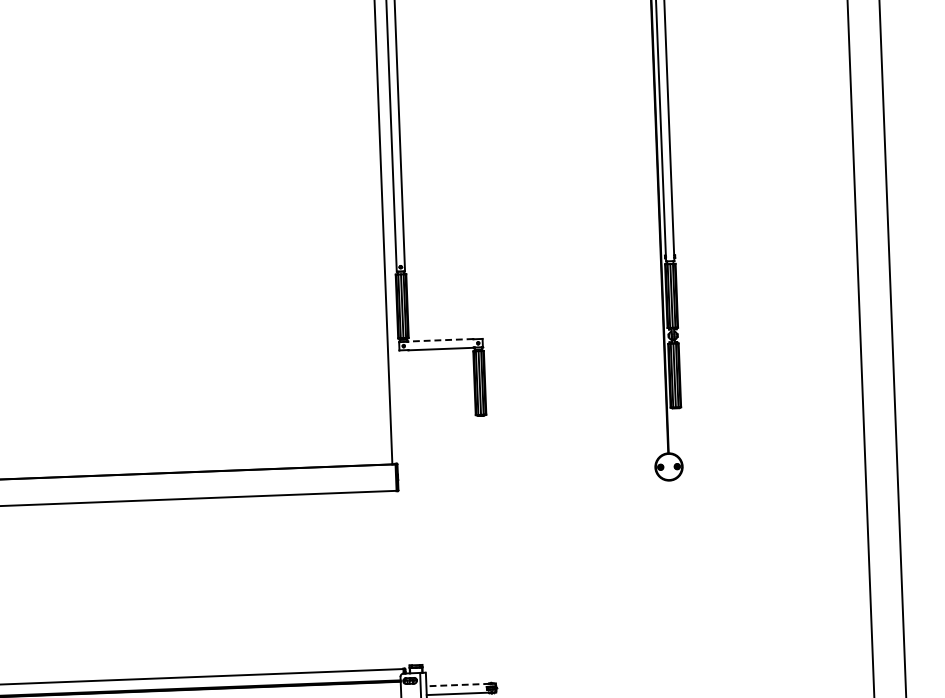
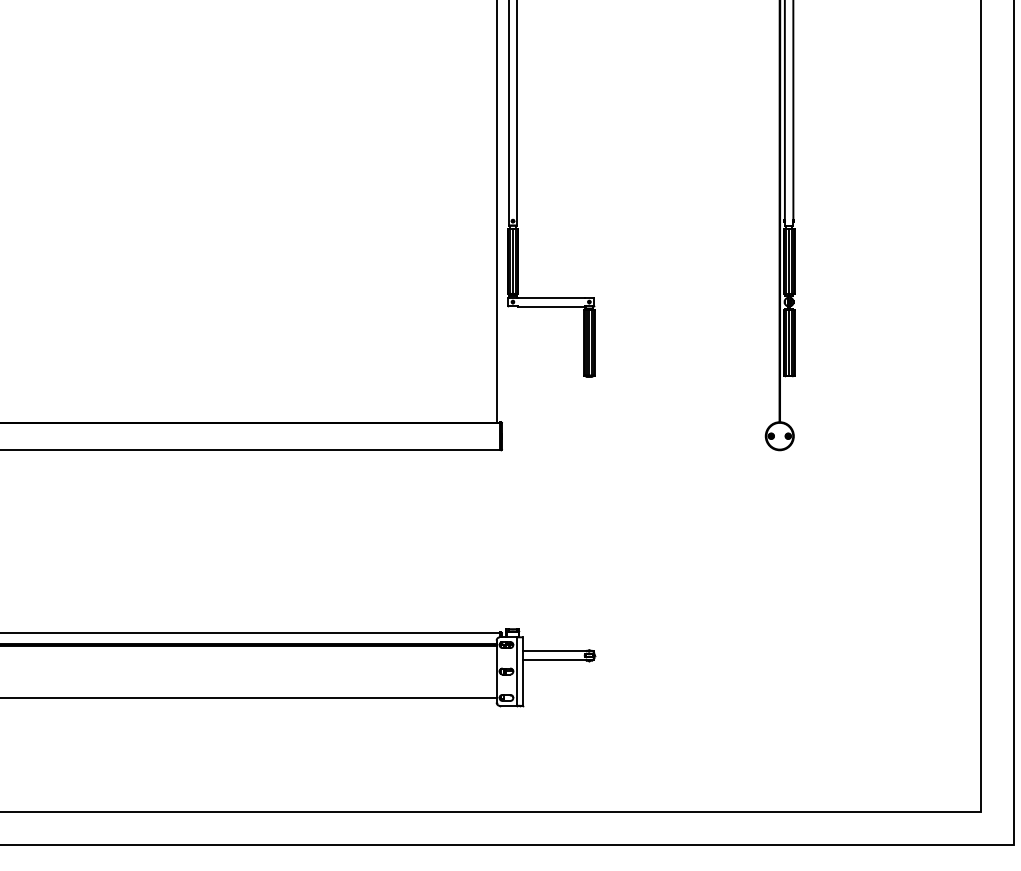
line: (440, 340) -> (550, 297), dashed -> solid
line: (458, 685) -> (555, 651), dashed -> solid

